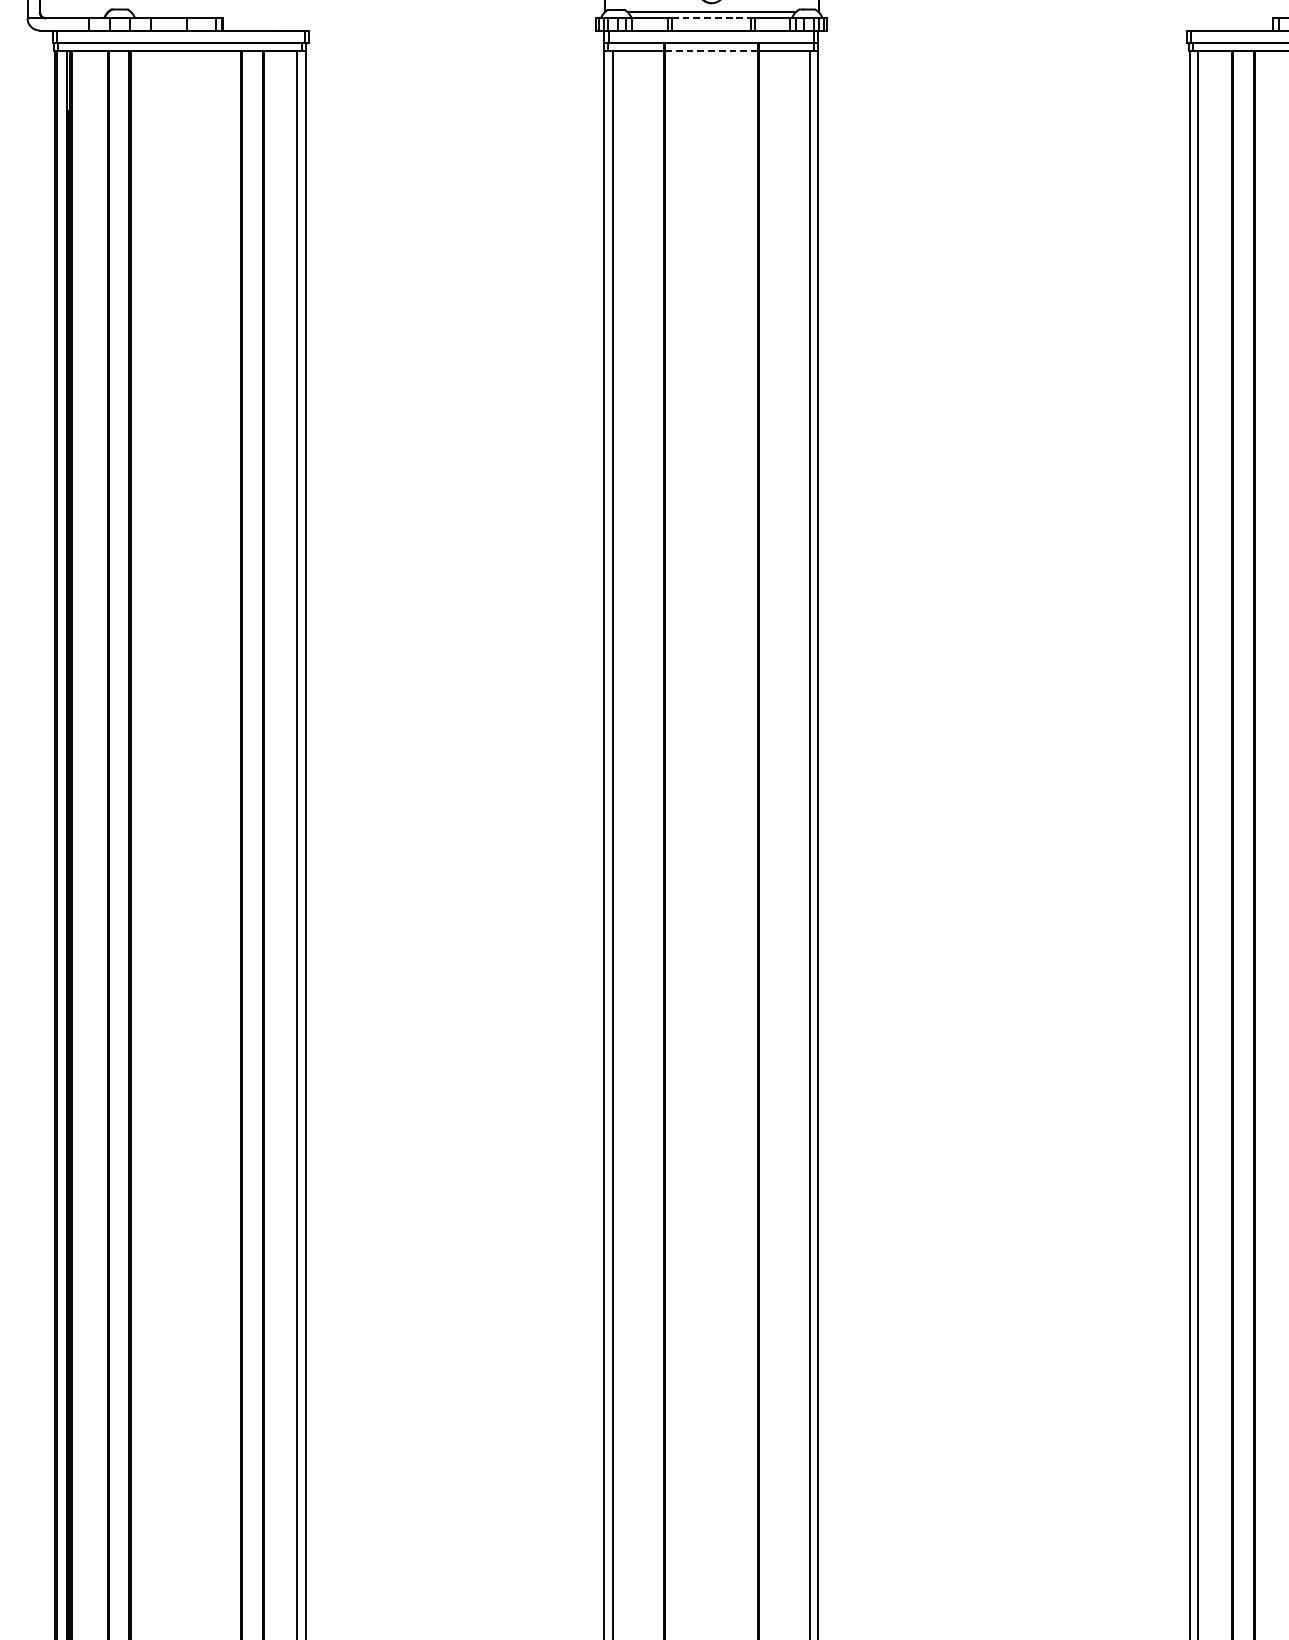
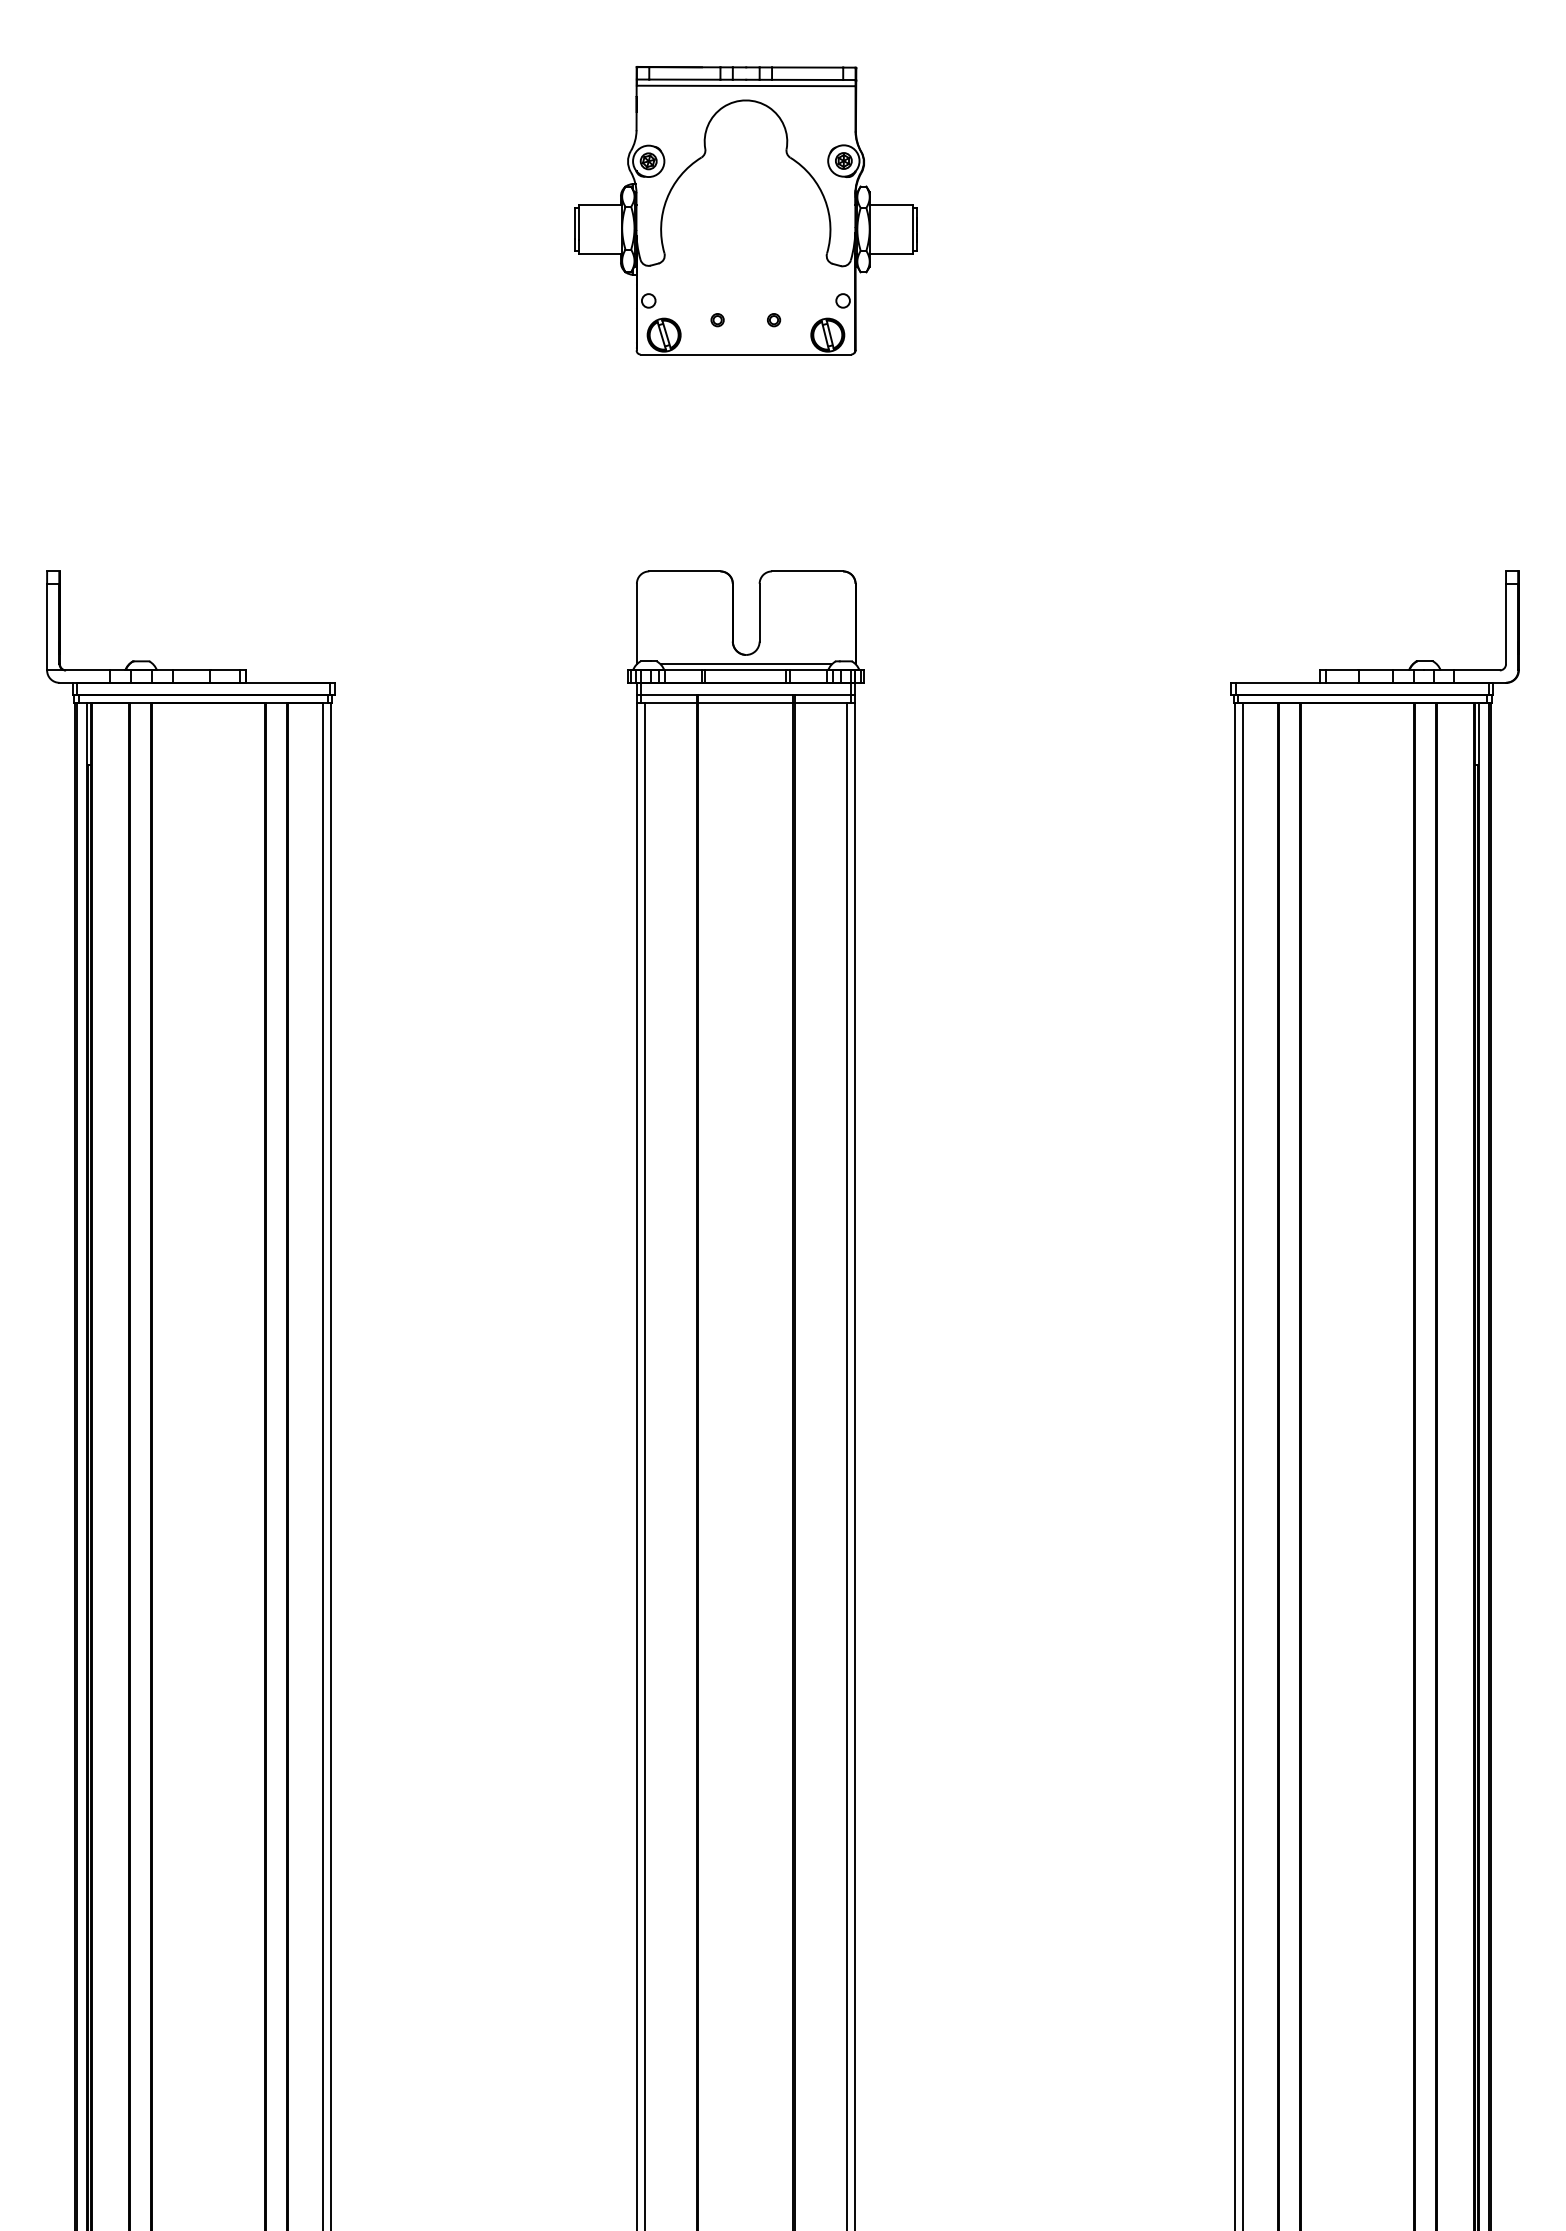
line: (711, 18) -> (745, 670), dashed -> solid
line: (712, 50) -> (746, 703), dashed -> solid

